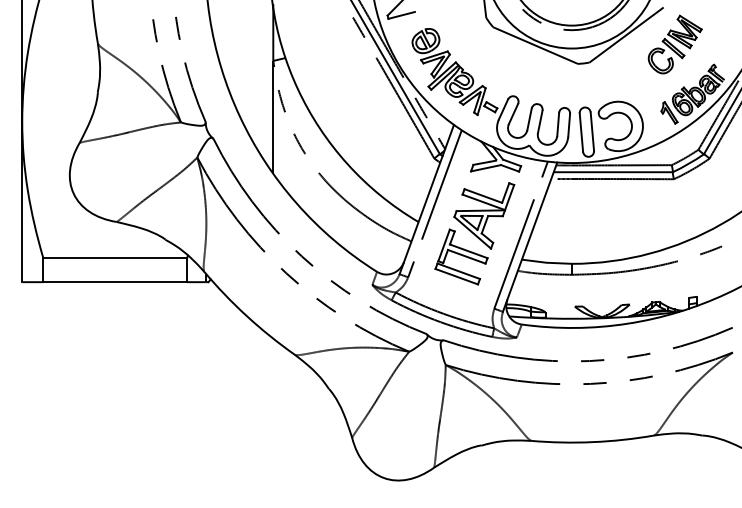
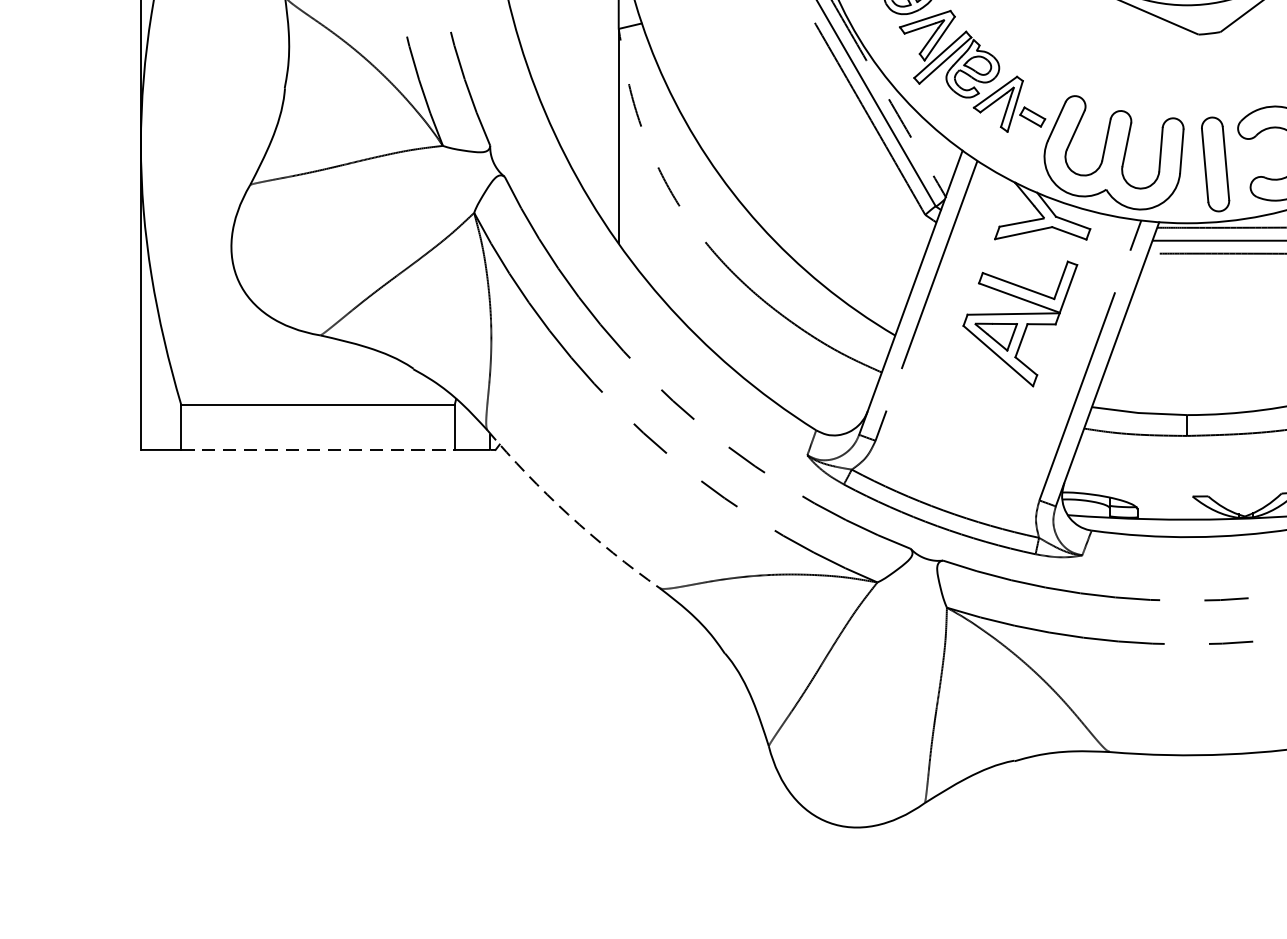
part: (461, 256) -> (976, 401), removed
line: (115, 282) -> (318, 450), solid -> dashed
arc: (246, 316) -> (567, 515), solid -> dashed

